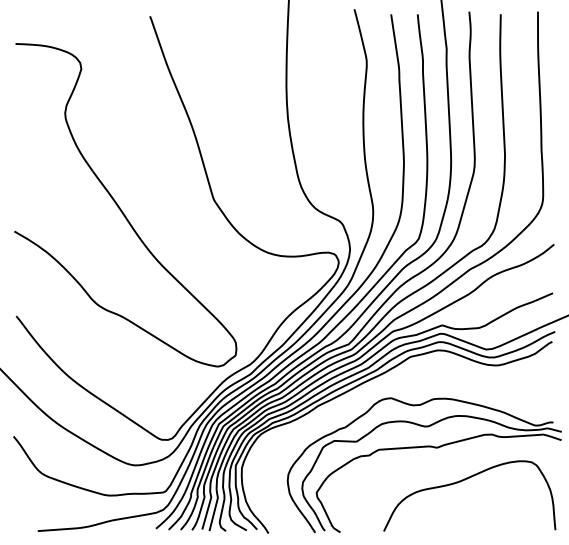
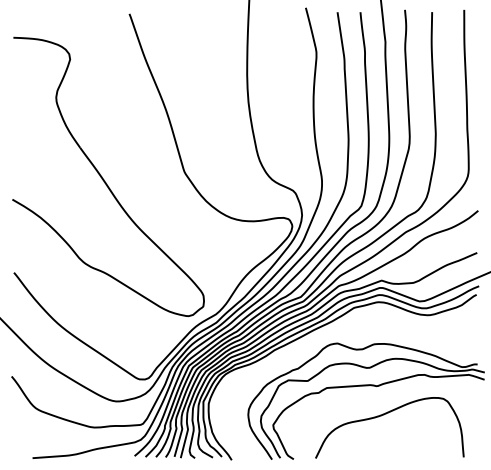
curve: (465, 480) -> (386, 414), moved

